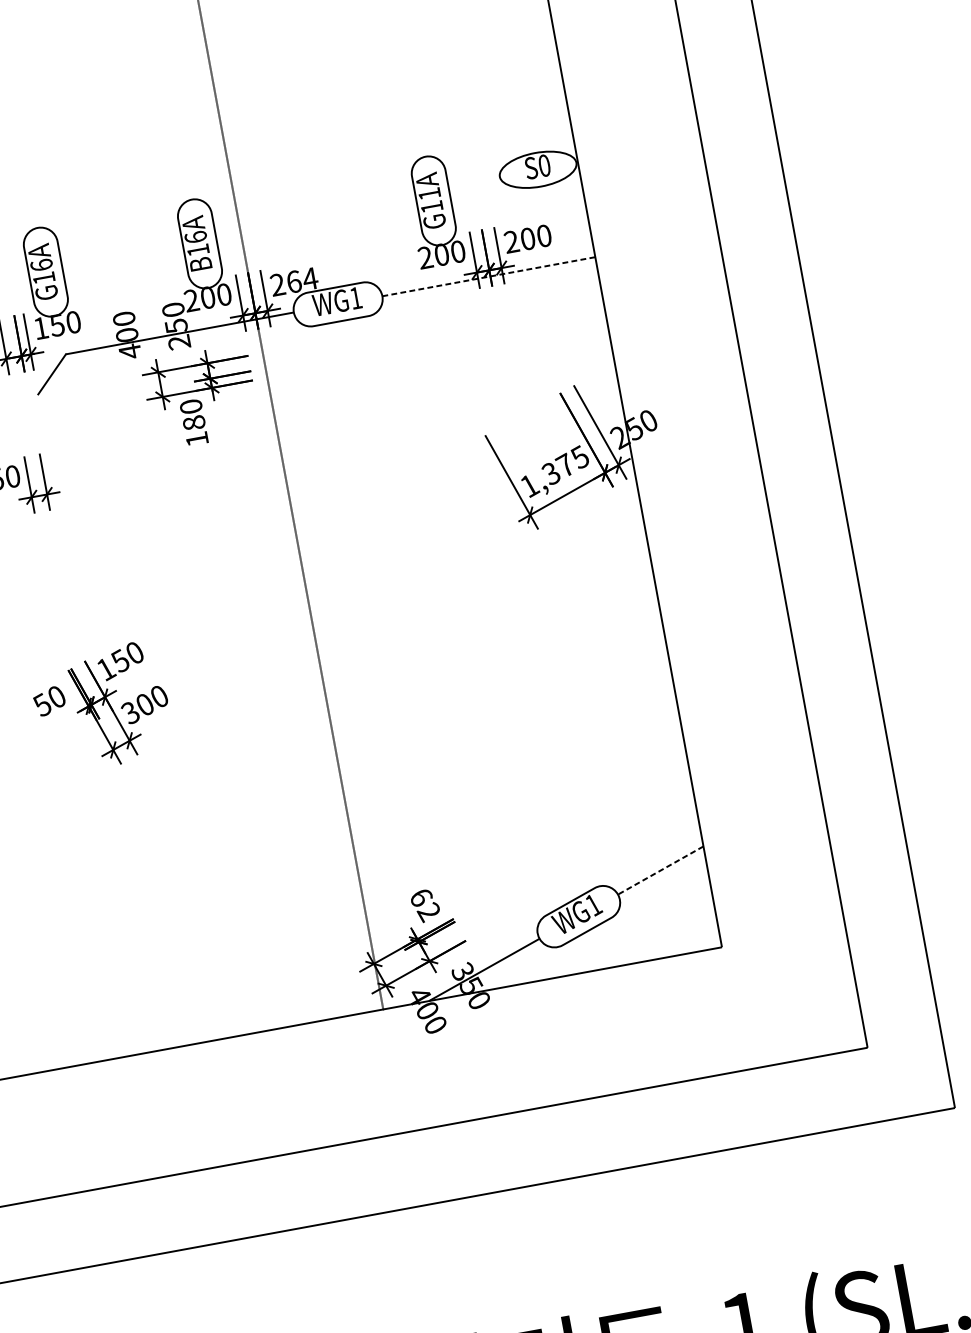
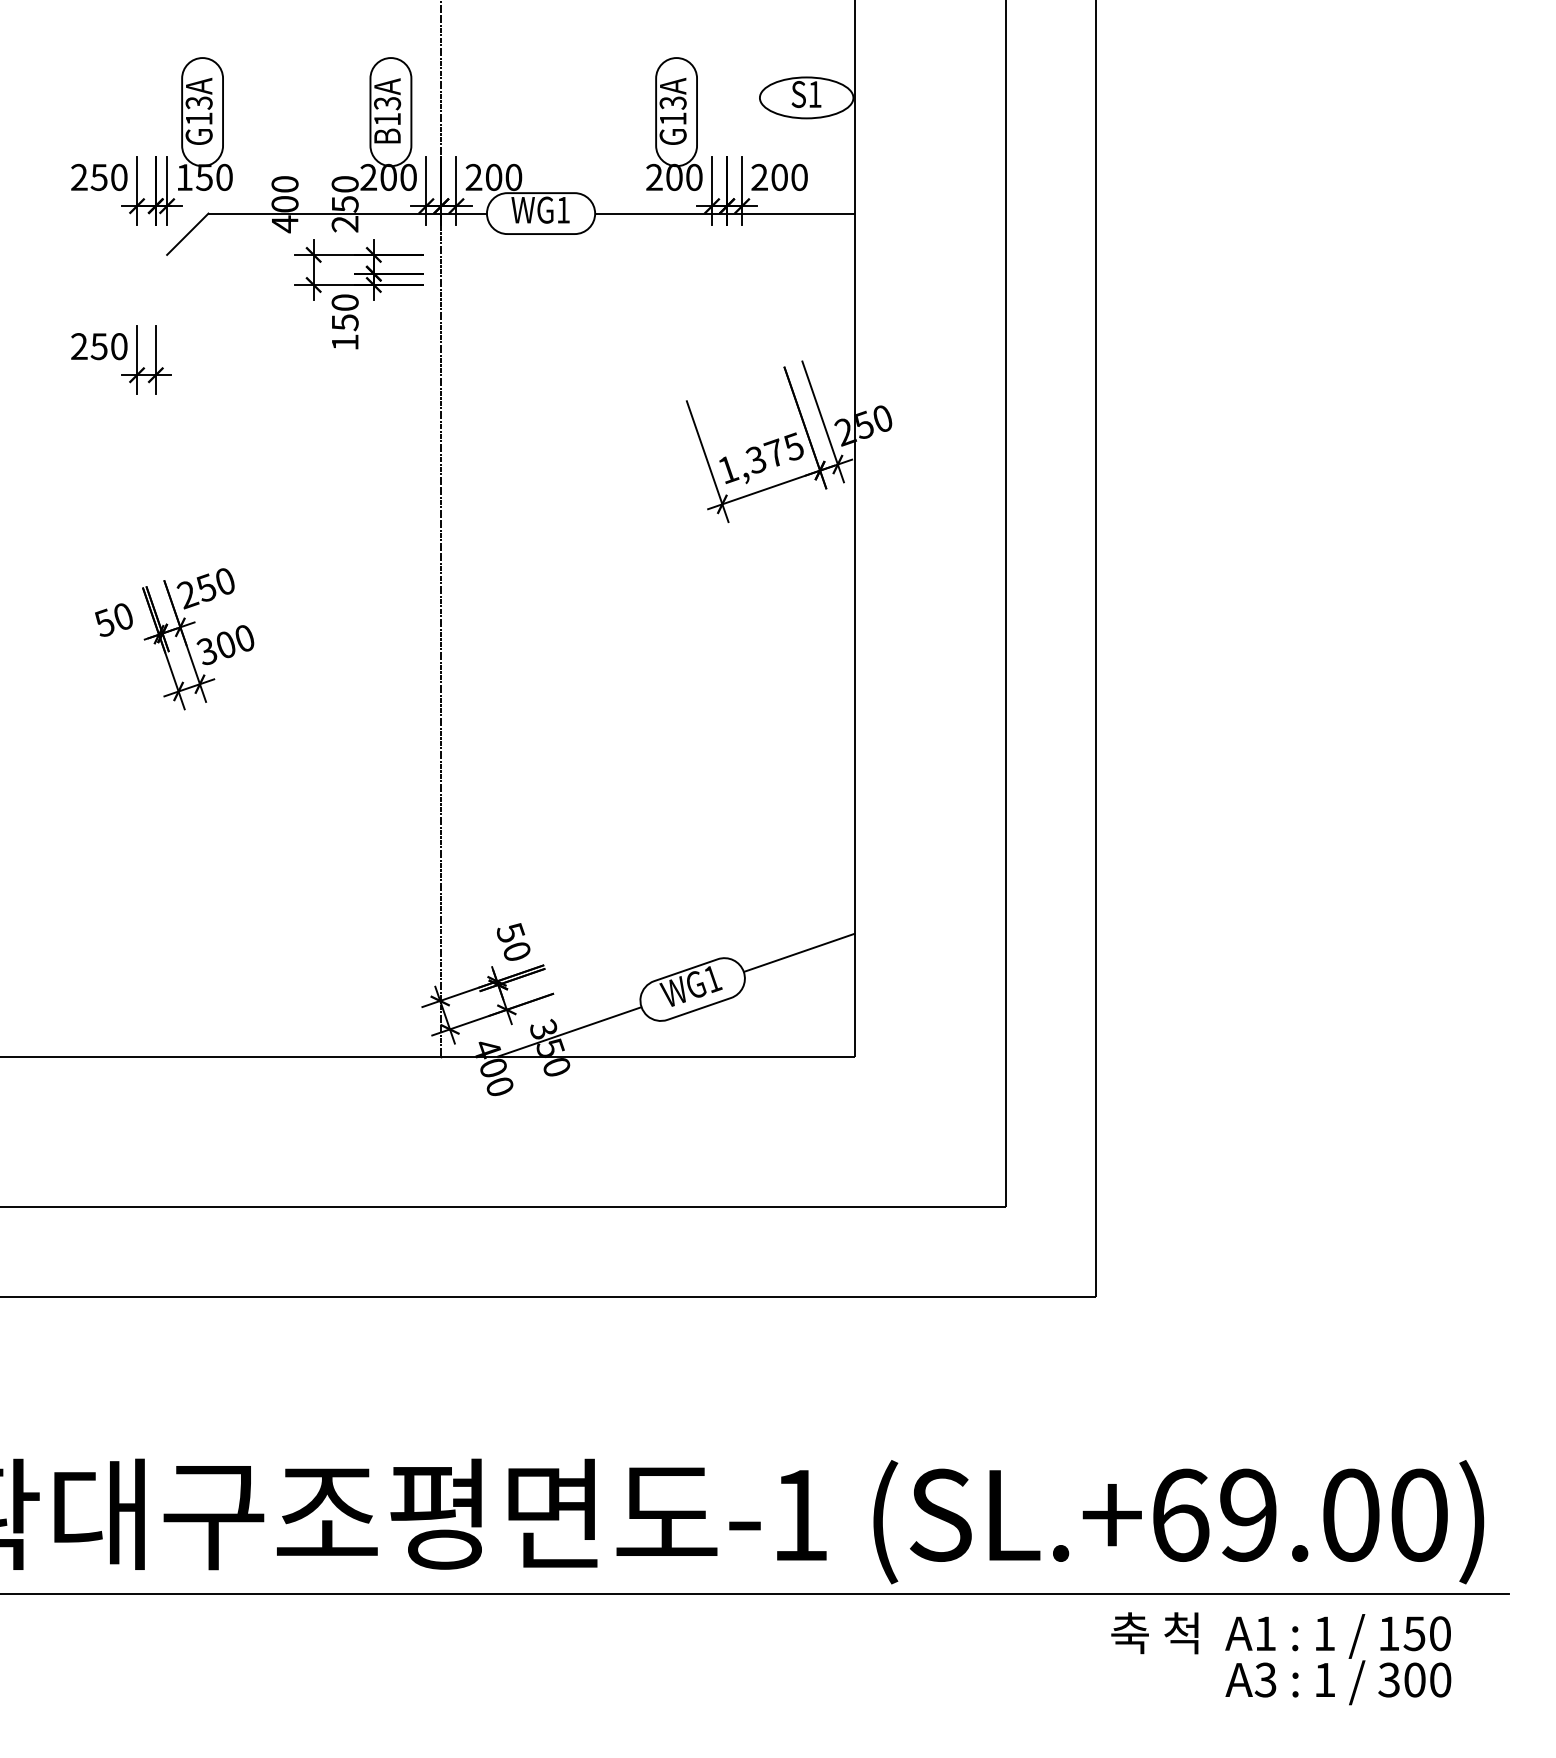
text: (544, 165) -> (814, 94), S0 -> S1
text: (429, 193) -> (672, 102), G11A -> G13A
text: (195, 237) -> (387, 103), B16A -> B13A
text: (41, 264) -> (198, 102), G16A -> G13A
line: (489, 276) -> (725, 213), dashed -> solid
text: (301, 279) -> (503, 176), 264 -> 200
text: (193, 423) -> (344, 322), 180 -> 150
text: (106, 670) -> (187, 595), 150 -> 250
line: (660, 870) -> (799, 952), dashed -> solid
text: (425, 905) -> (513, 943), 62 -> 50

